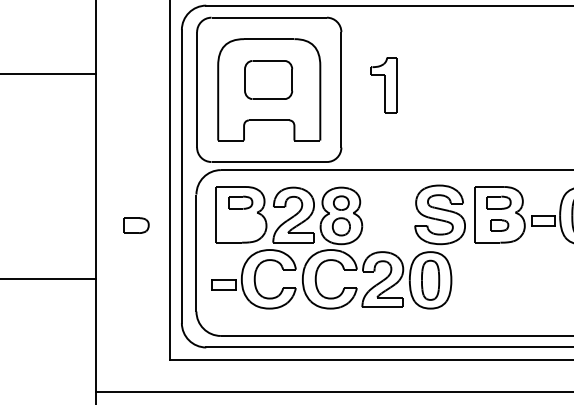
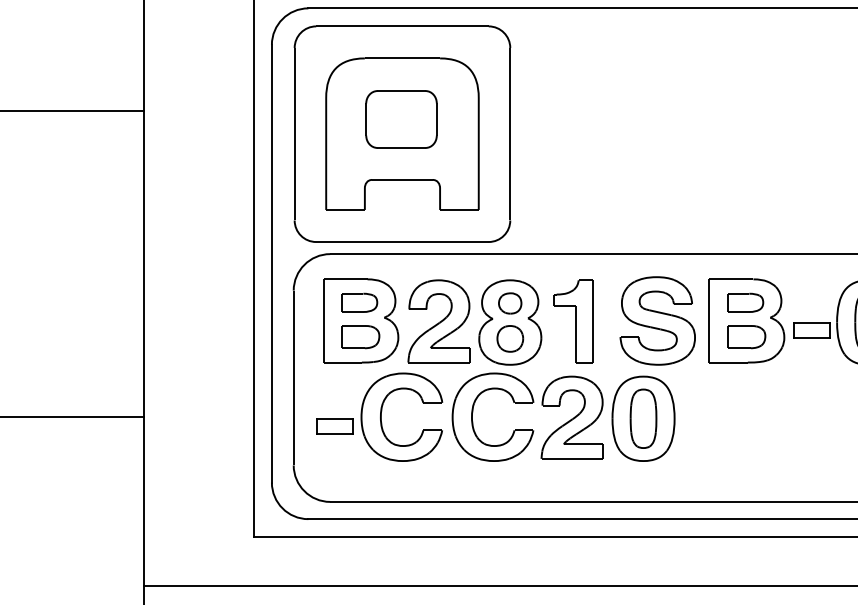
part: (383, 85) -> (573, 321), moved
part: (136, 225) -> (361, 336), moved
part: (499, 225) -> (746, 336), size x1.43

